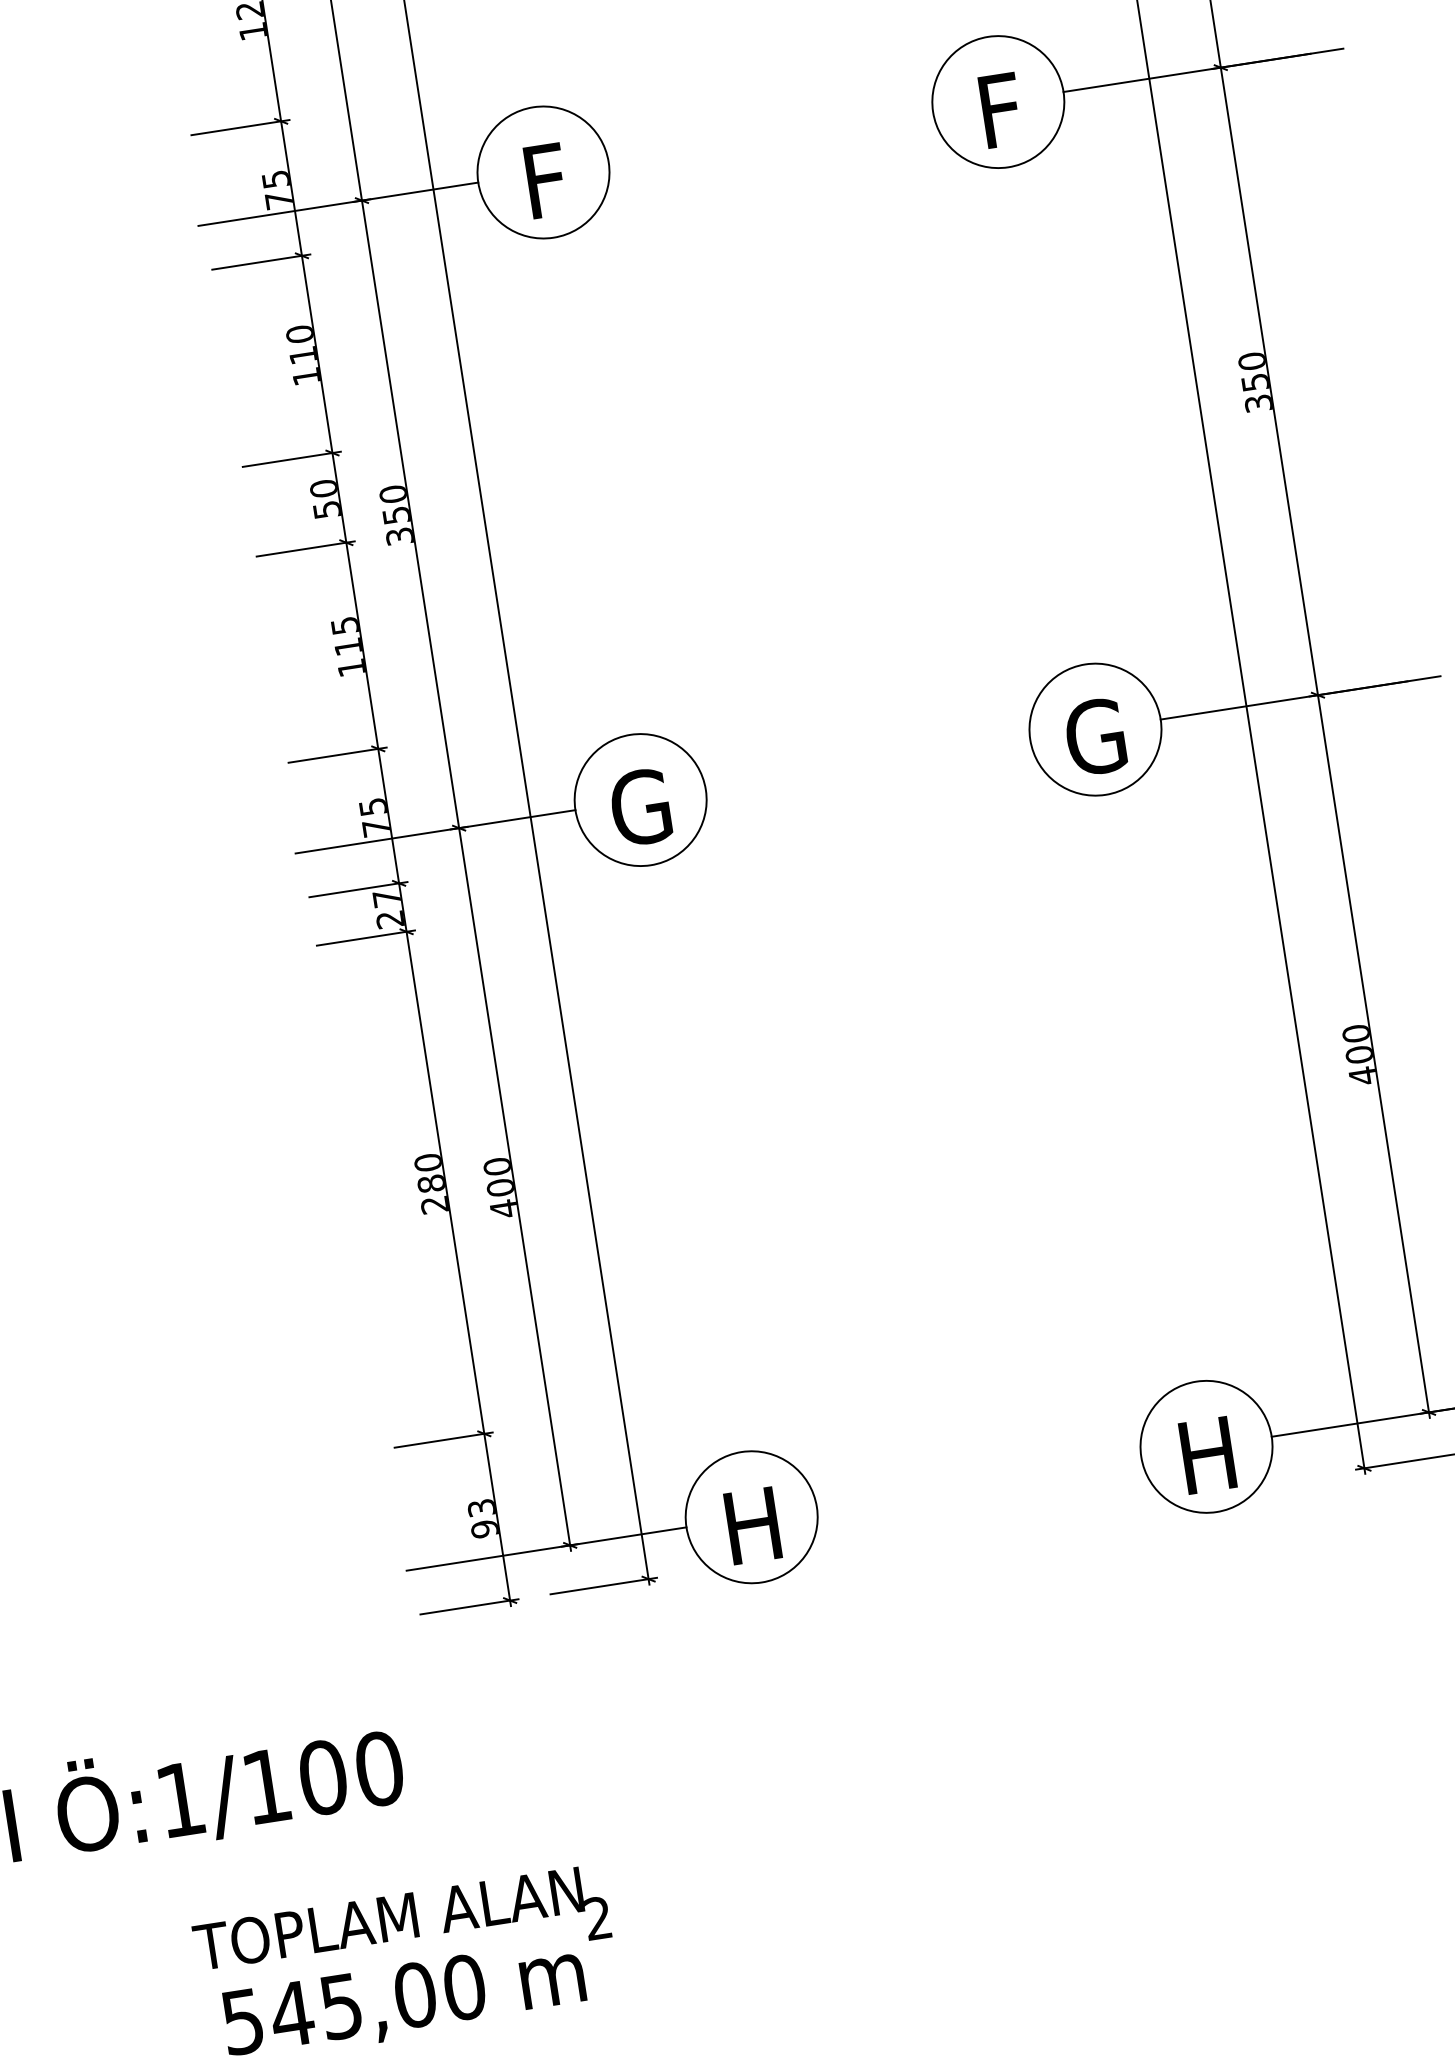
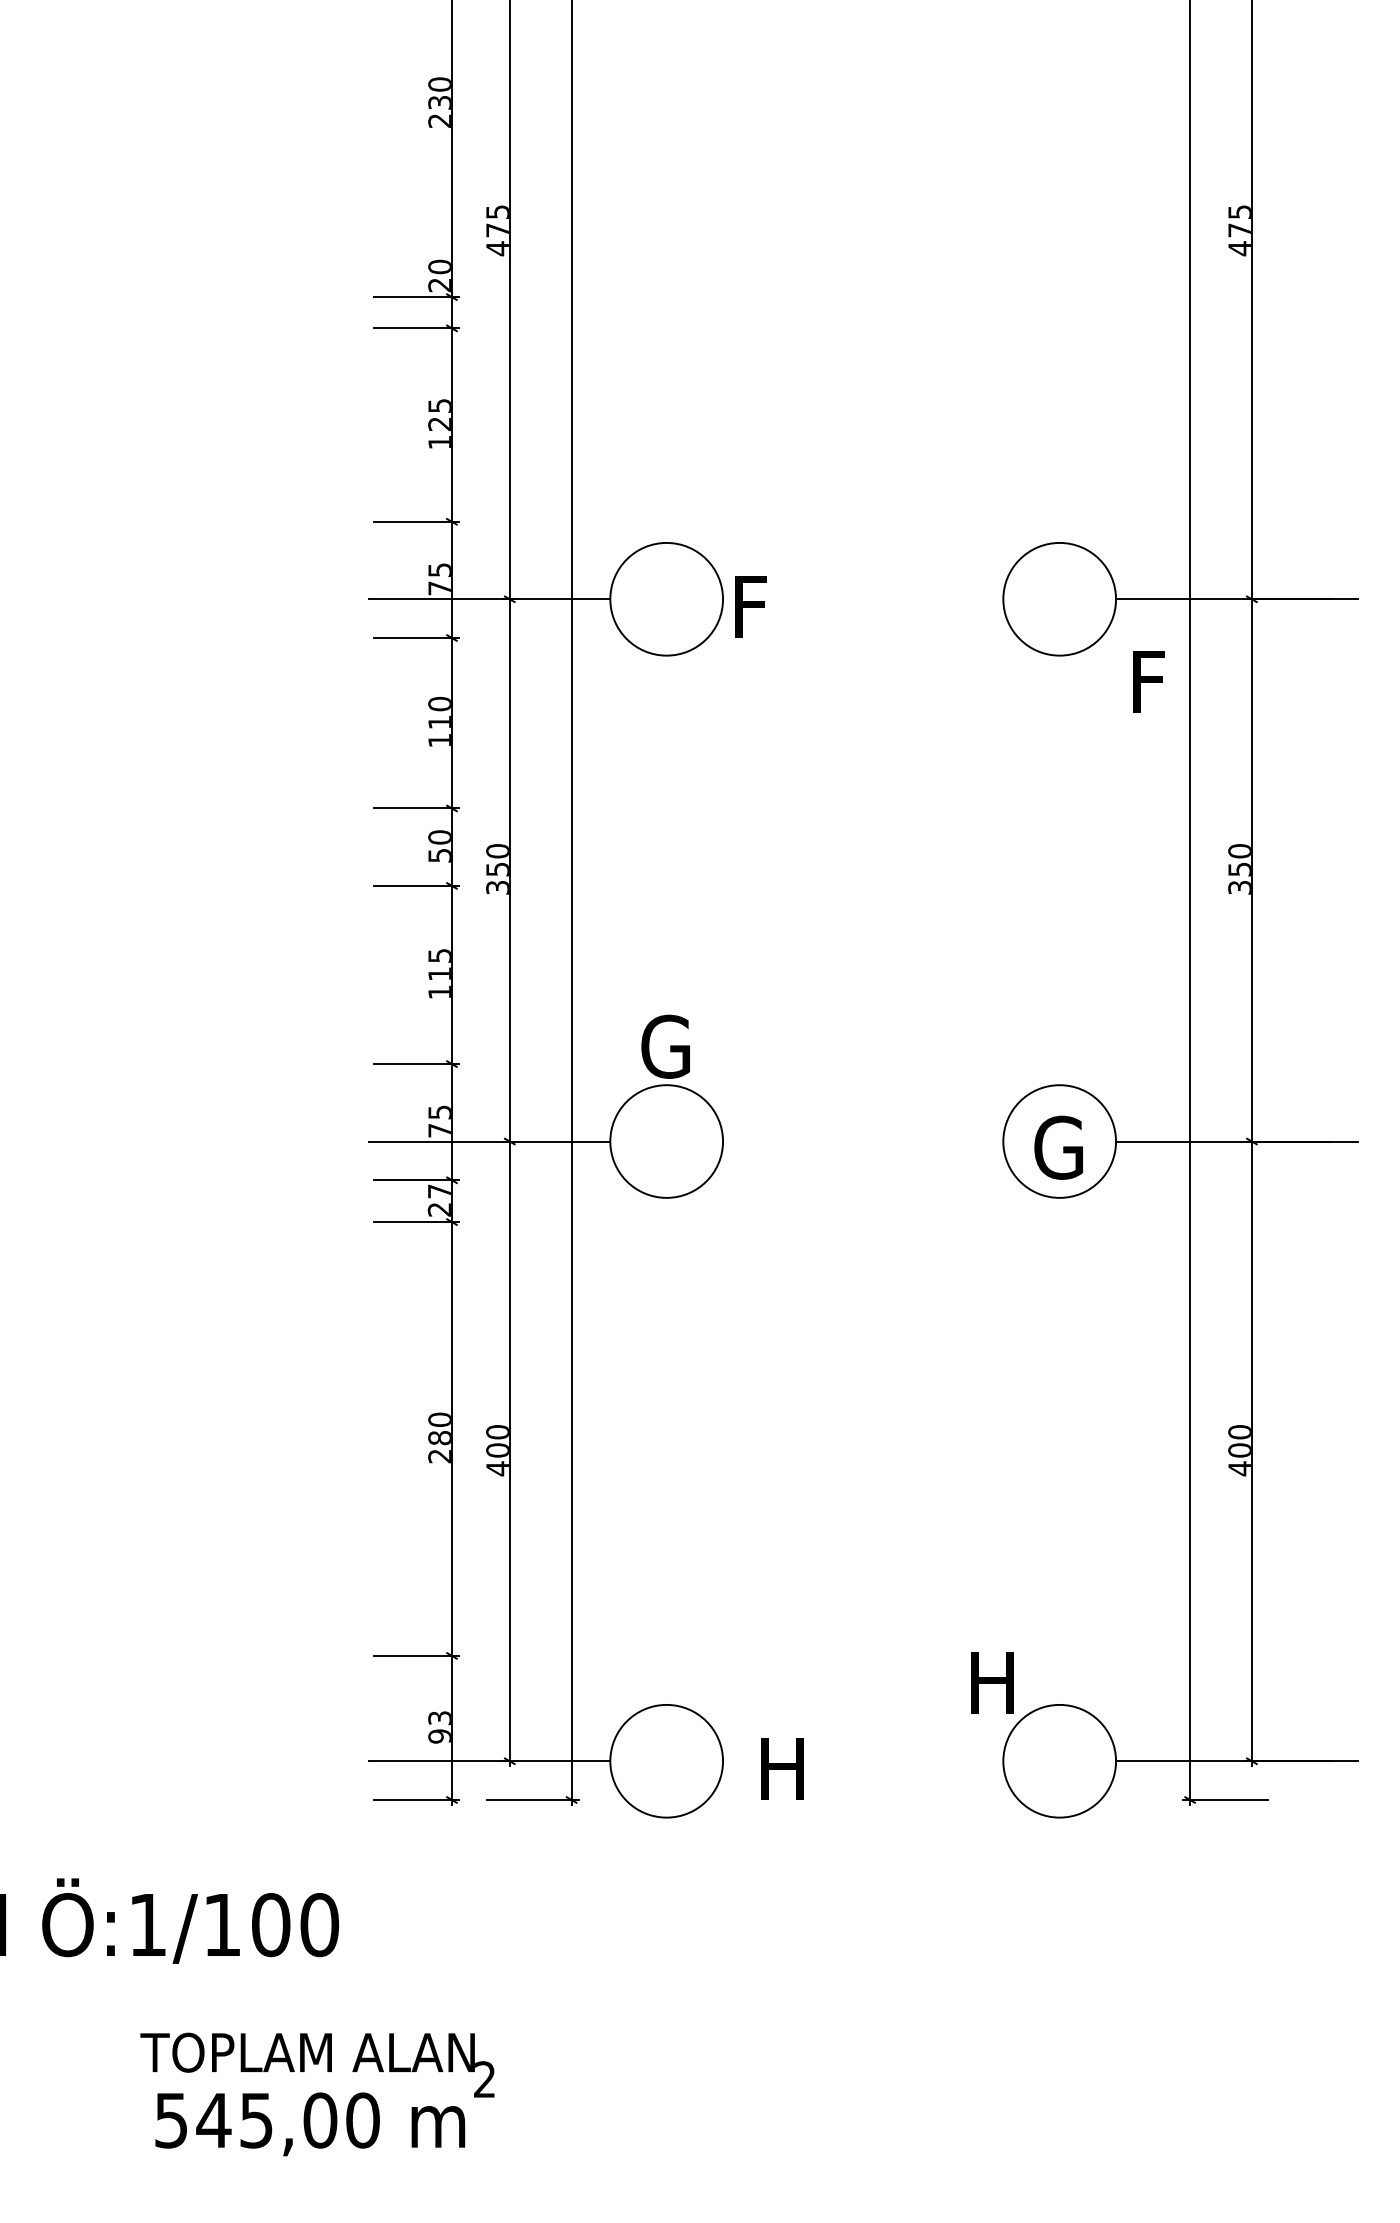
text: (1000, 110) -> (1148, 681), moved
text: (545, 180) -> (750, 606), moved
text: (640, 807) -> (665, 1046), moved
text: (1207, 1455) -> (992, 1682), moved
text: (752, 1525) -> (782, 1768), moved

